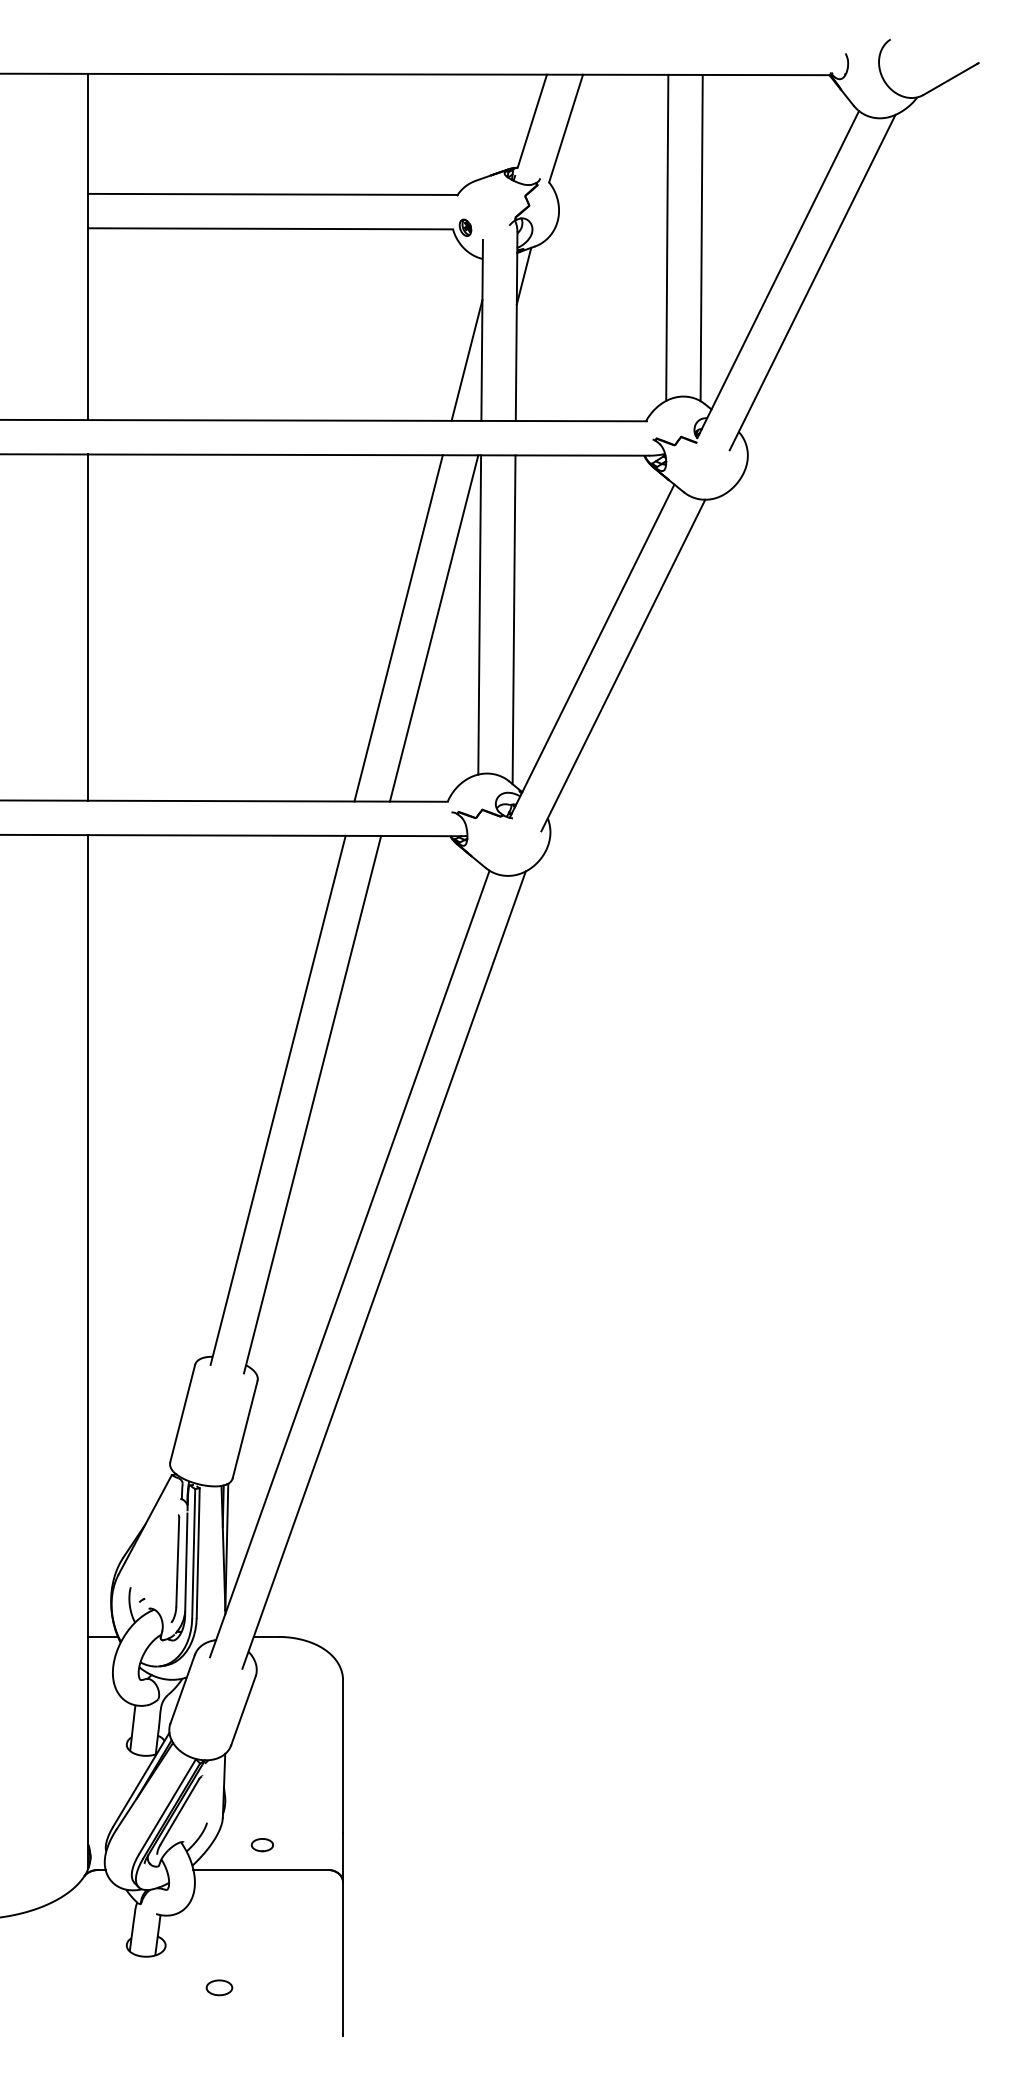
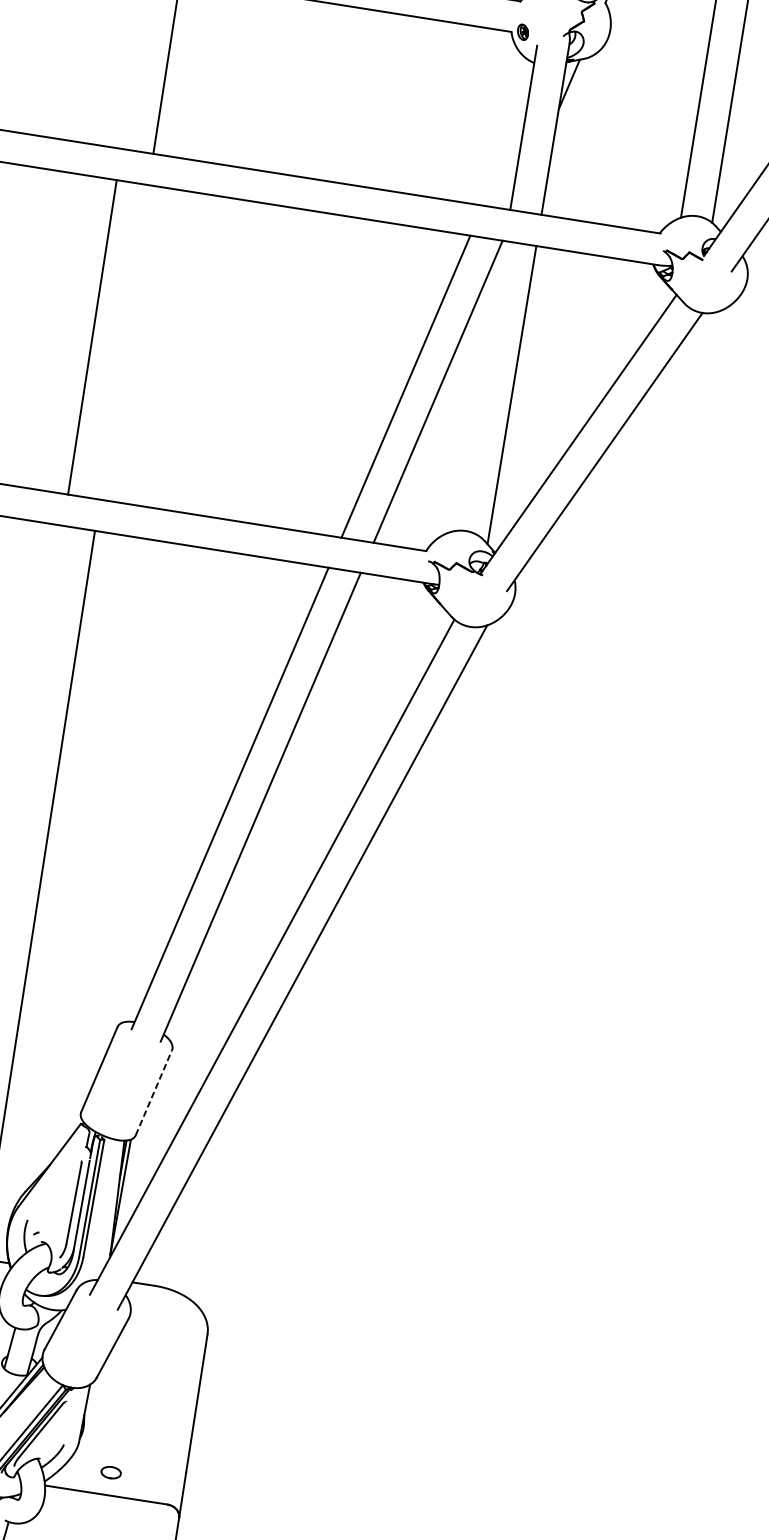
line: (466, 360) -> (505, 152), removed
line: (479, 614) -> (481, 385), removed
line: (88, 627) -> (92, 337), moved
line: (245, 1429) -> (154, 1092), solid -> dashed

